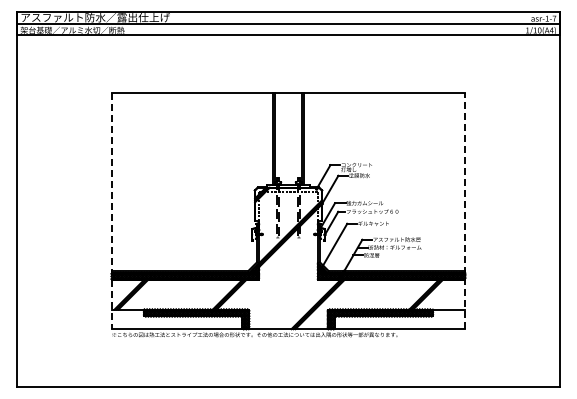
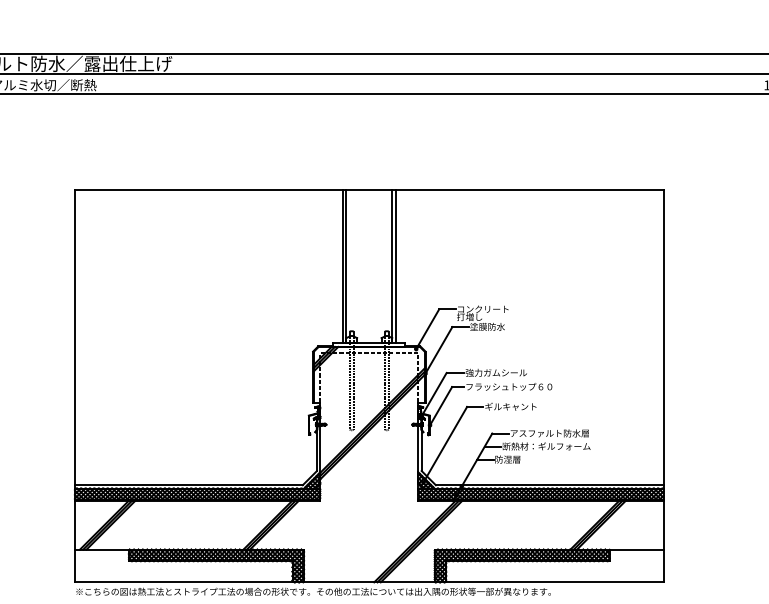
line: (111, 211) -> (74, 386), dashed -> solid
line: (465, 211) -> (663, 386), dashed -> solid

